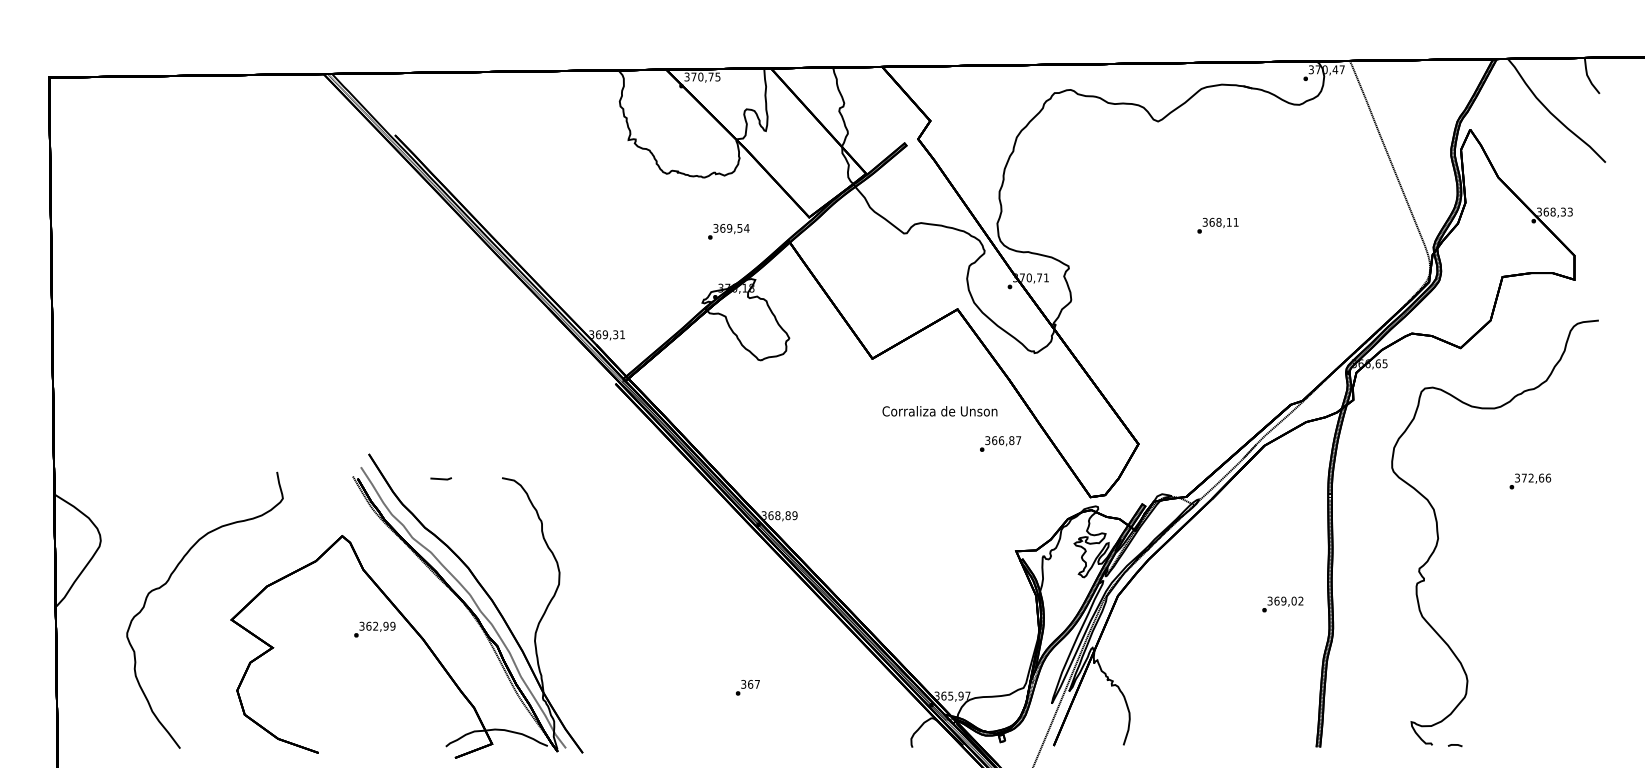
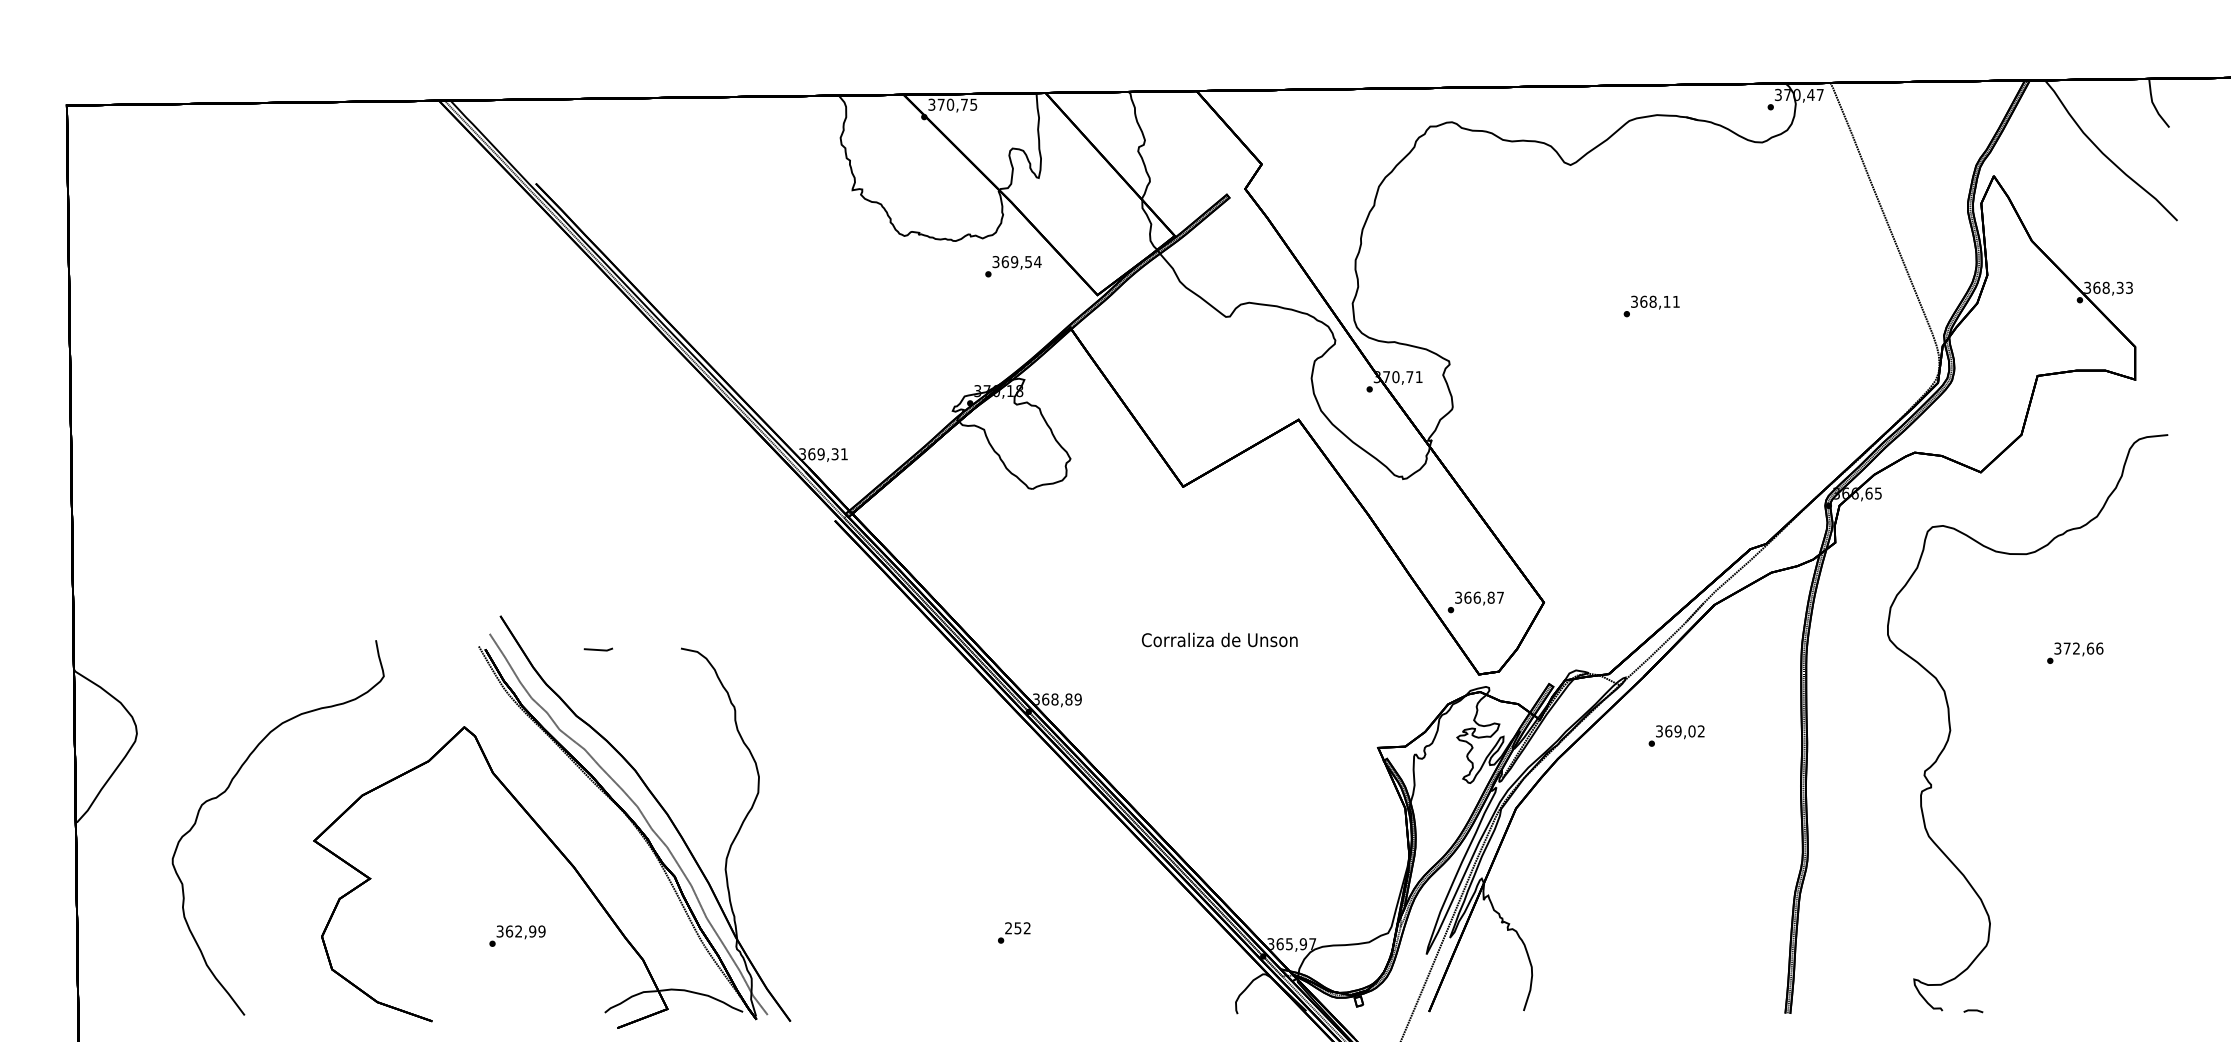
text: (728, 231) -> (1013, 266), moved
text: (939, 410) -> (1219, 639), moved
text: (1000, 444) -> (1475, 602), moved
text: (1282, 604) -> (1676, 735), moved
text: (374, 629) -> (517, 935), moved
text: (750, 684) -> (1017, 928), 367 -> 252

